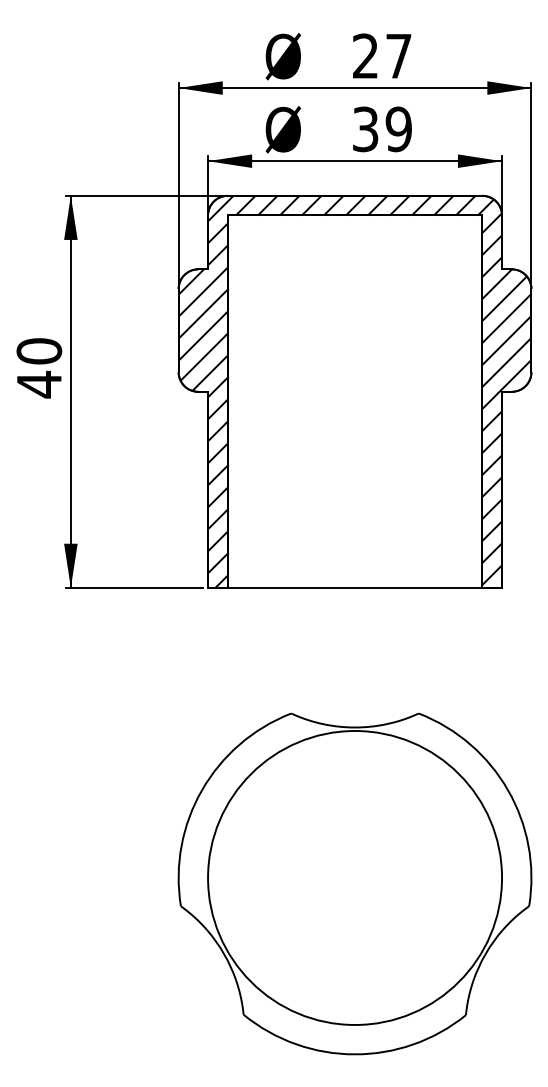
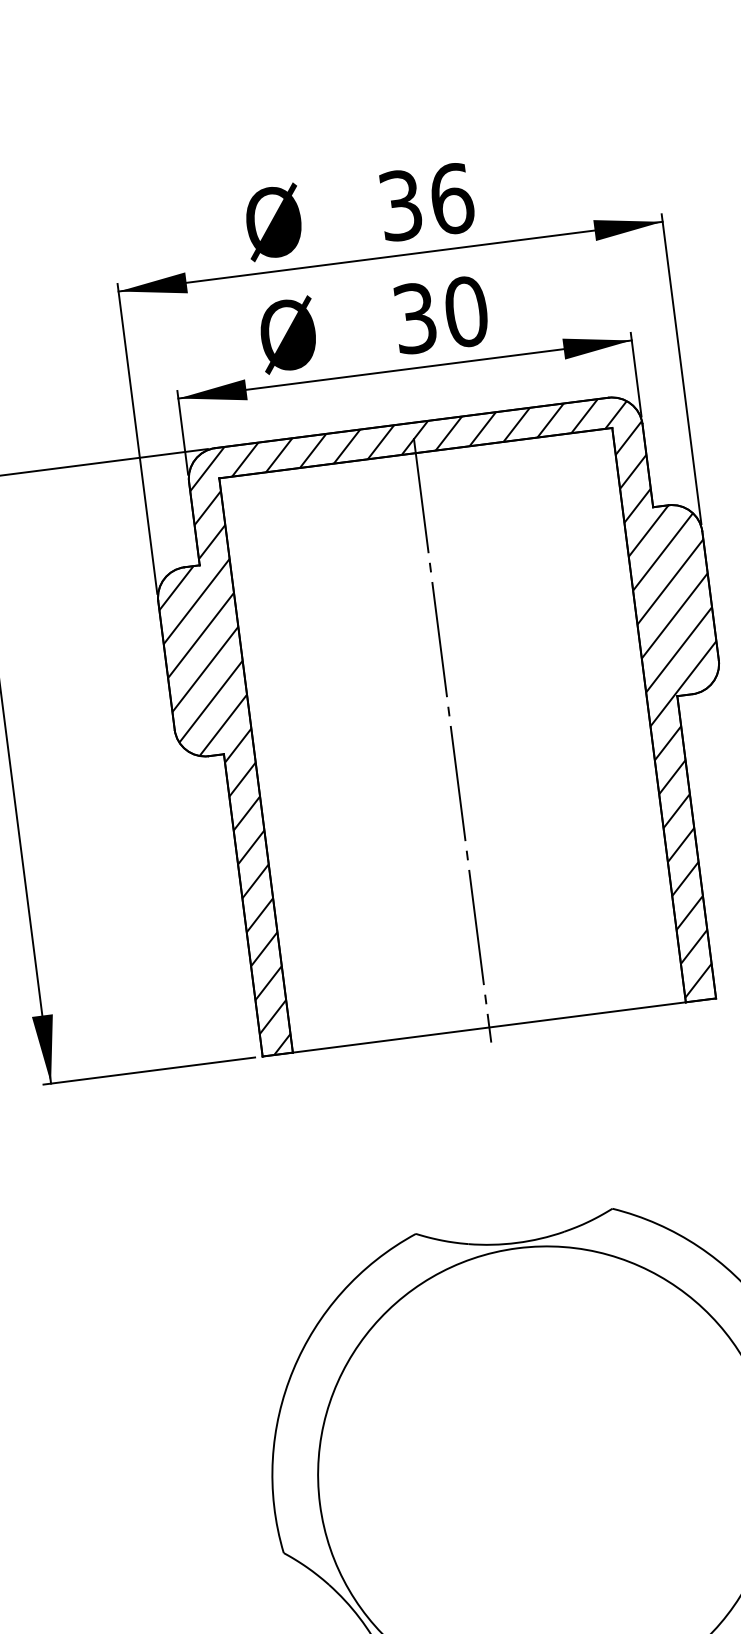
text: (382, 56) -> (426, 202), 27 -> 36
text: (398, 129) -> (465, 312), 39 -> 30
line: (355, 401) -> (453, 740), added

